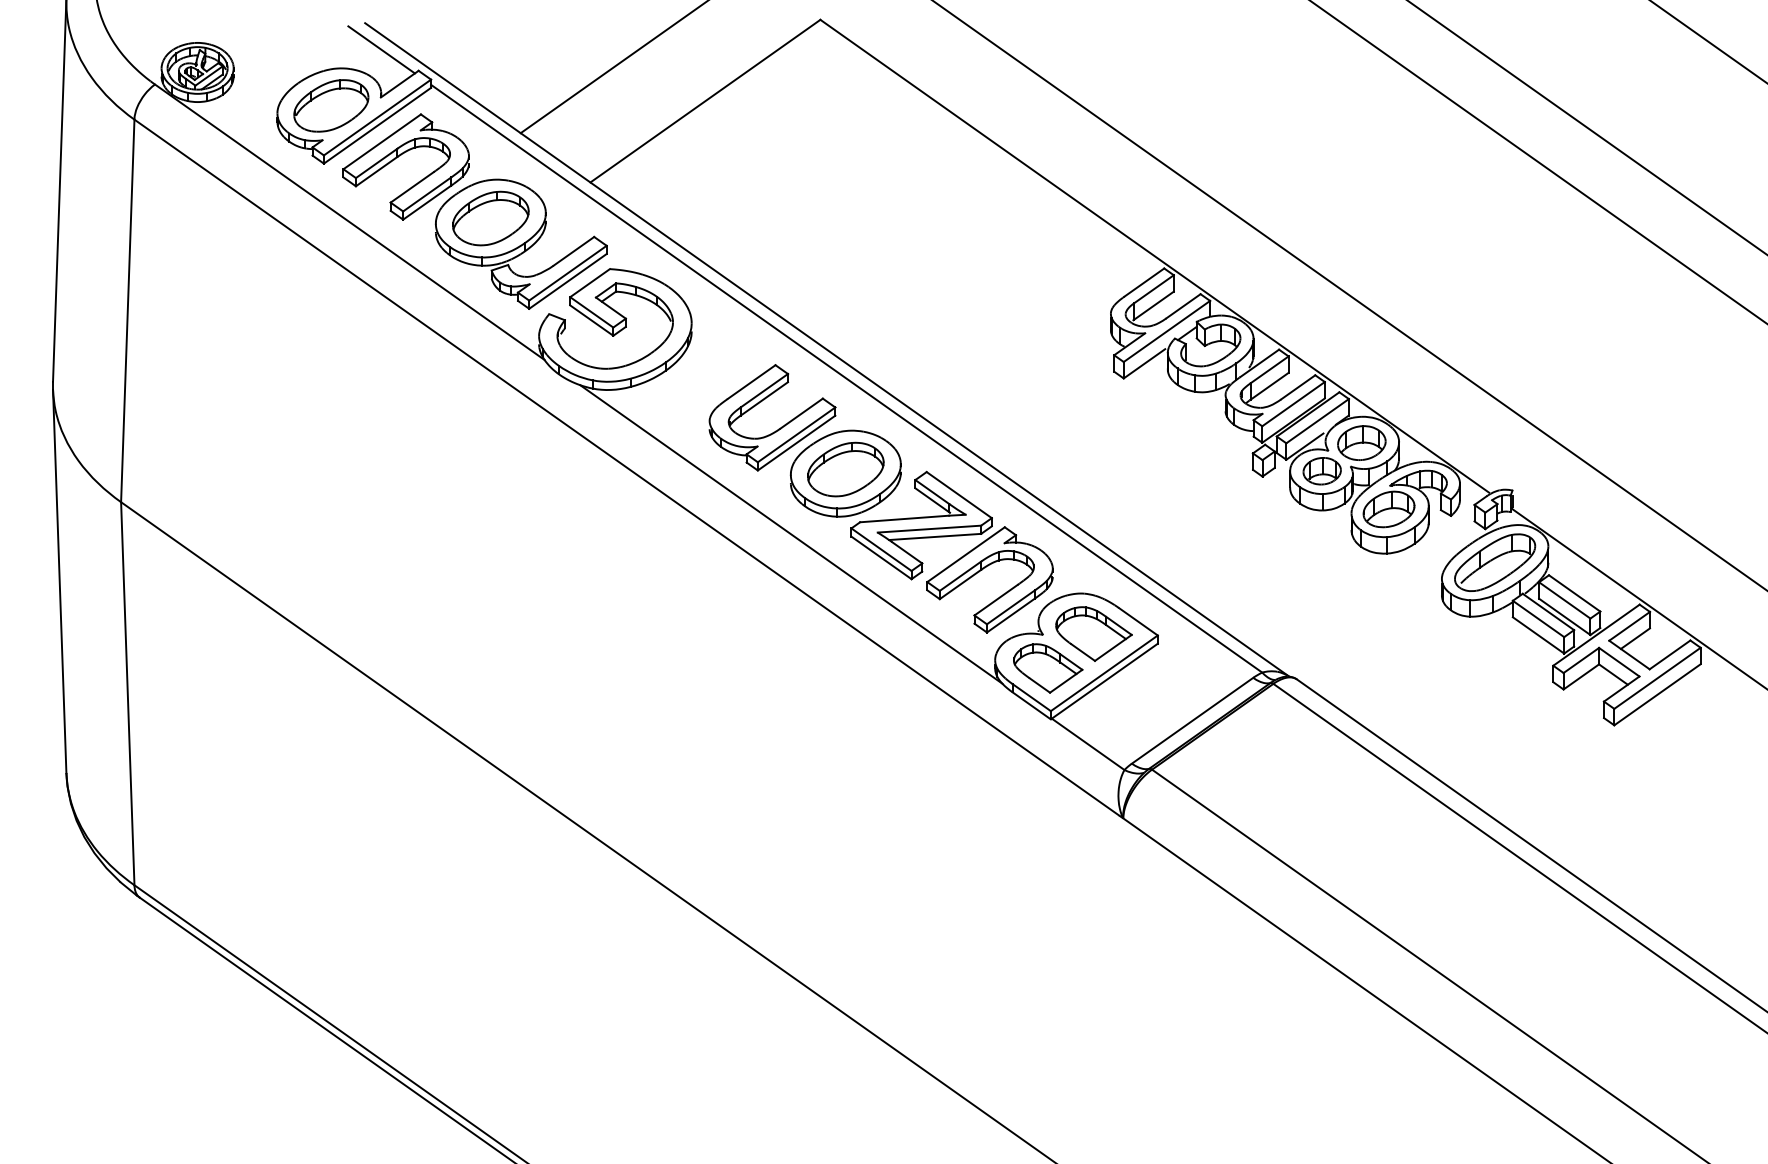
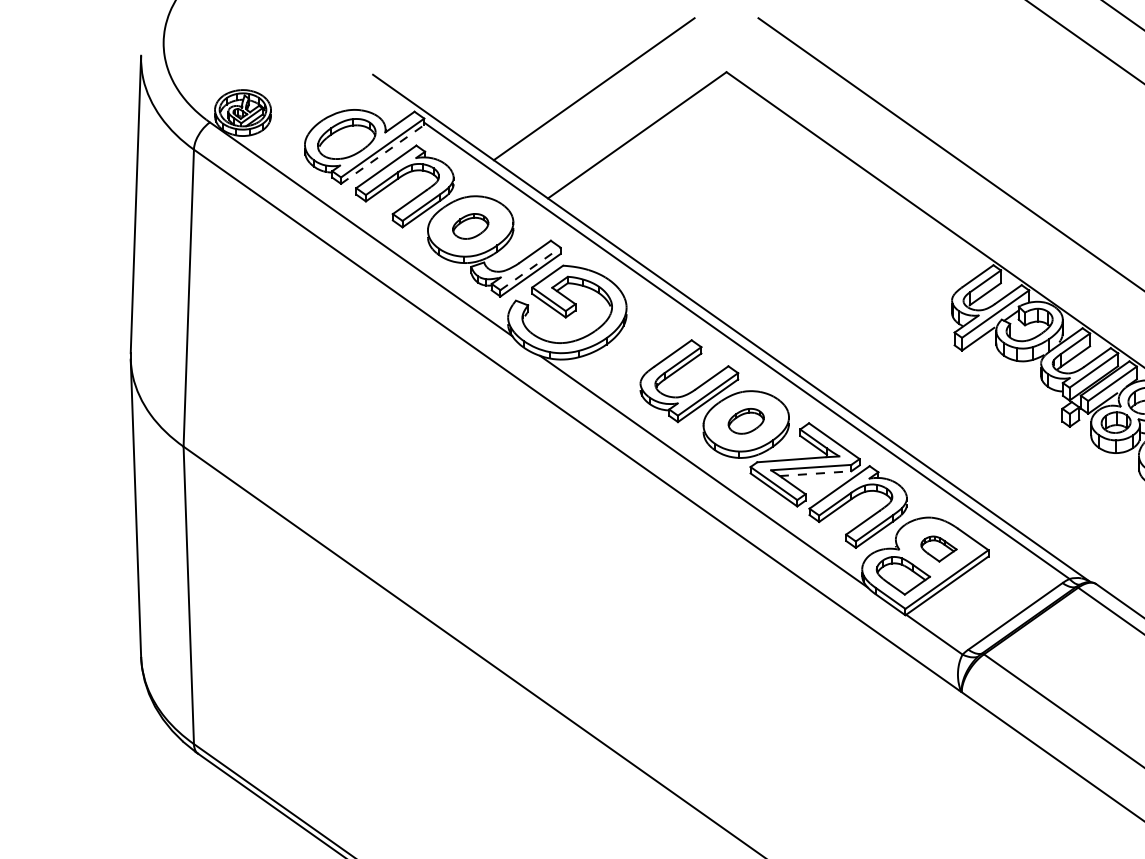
line: (381, 49) -> (385, 95), removed
line: (377, 125) -> (382, 154), solid -> dashed
part: (490, 218) -> (470, 226), size x0.6
line: (568, 272) -> (530, 268), solid -> dashed
part: (845, 469) -> (746, 421), size x0.6
line: (935, 536) -> (815, 473), solid -> dashed
part: (1093, 633) -> (938, 548), size x0.6

